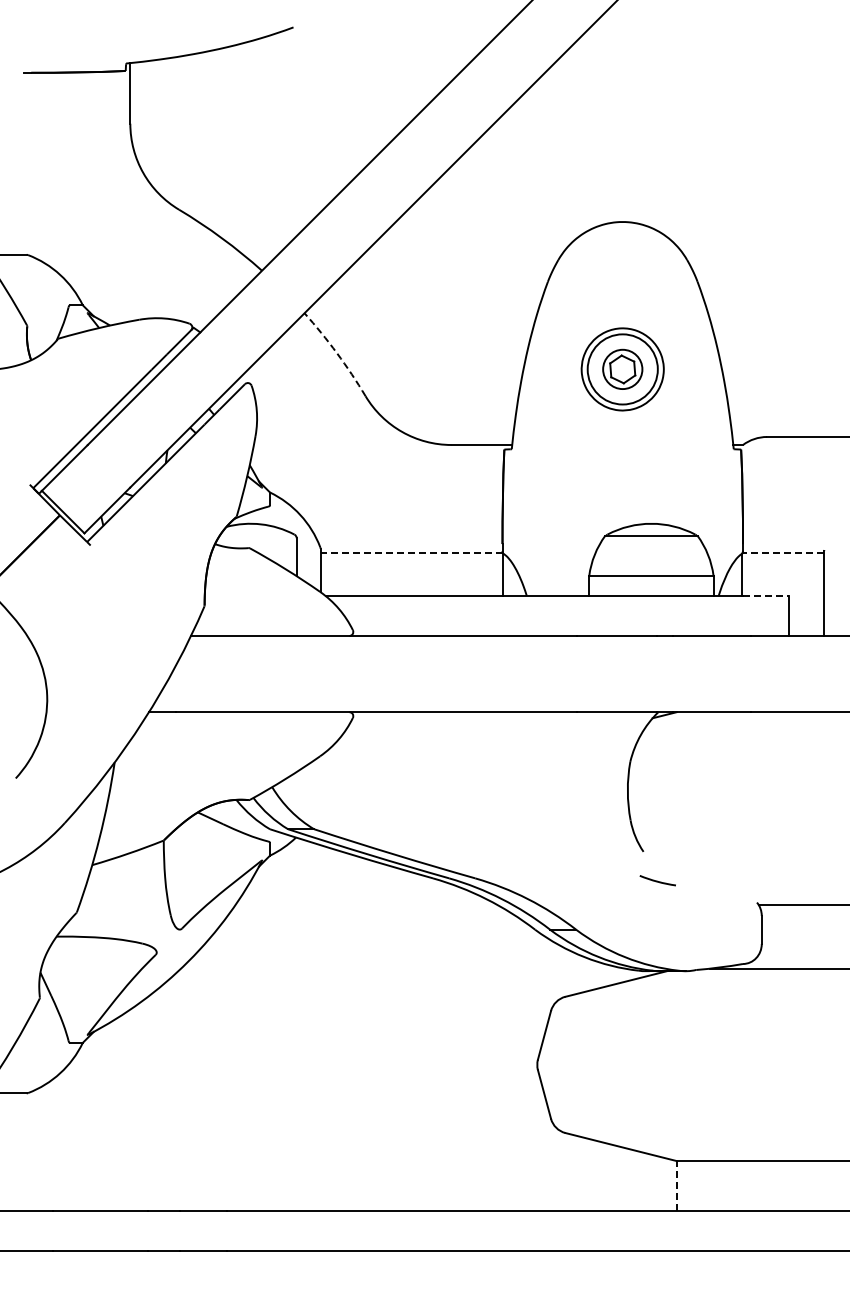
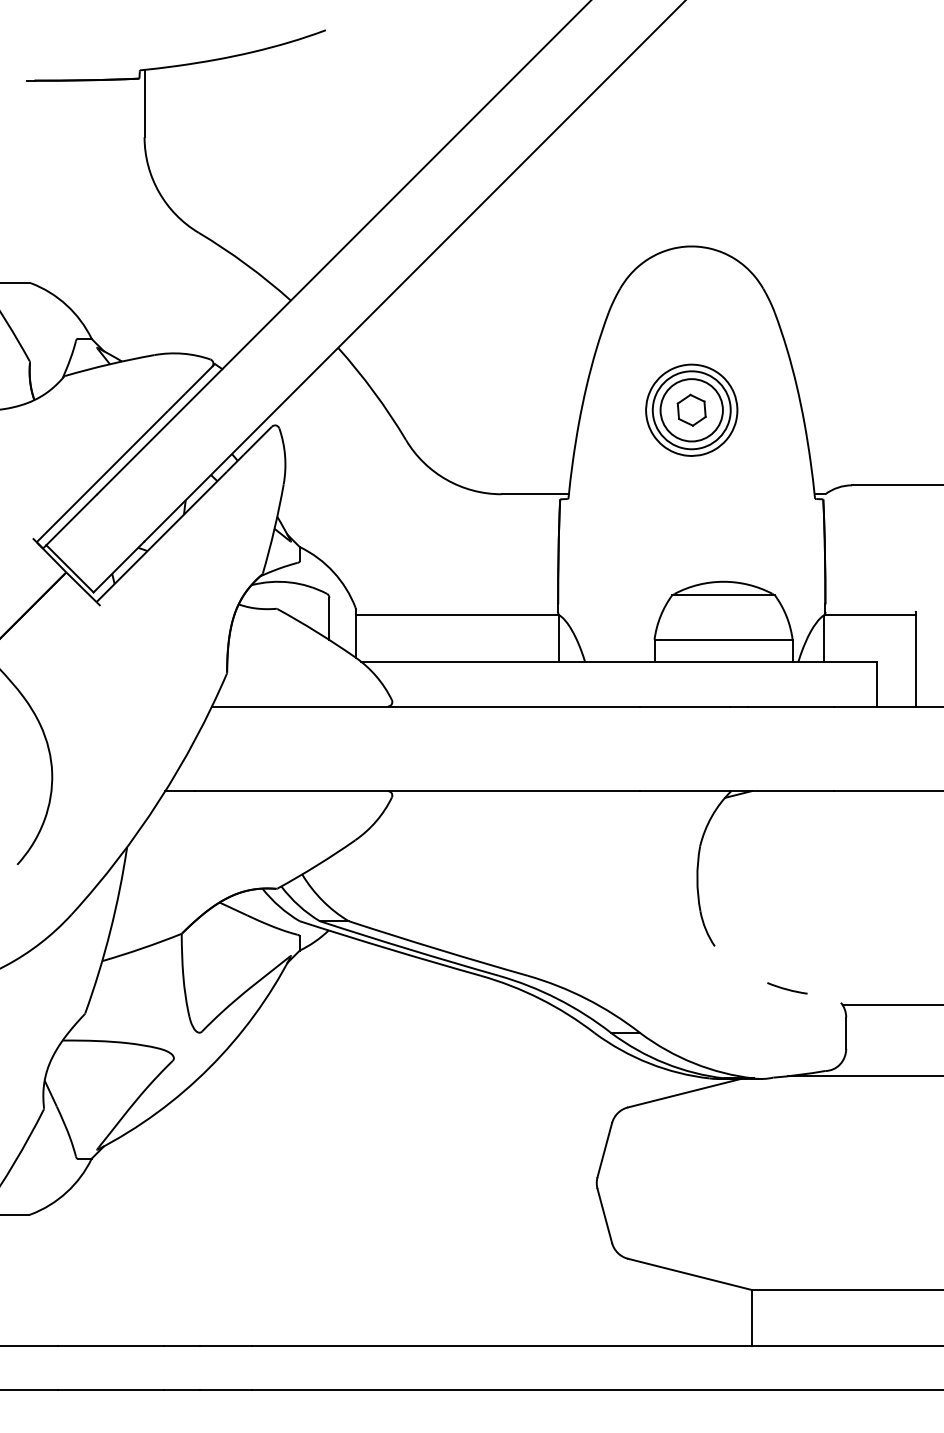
arc: (337, 353) -> (374, 392), dashed -> solid
circle: (622, 369) -> (691, 410), size x1.43
line: (411, 553) -> (456, 614), dashed -> solid
line: (783, 553) -> (870, 614), dashed -> solid
line: (766, 595) -> (851, 661), dashed -> solid
curve: (657, 880) -> (787, 988), moved
line: (676, 1185) -> (751, 1317), dashed -> solid

